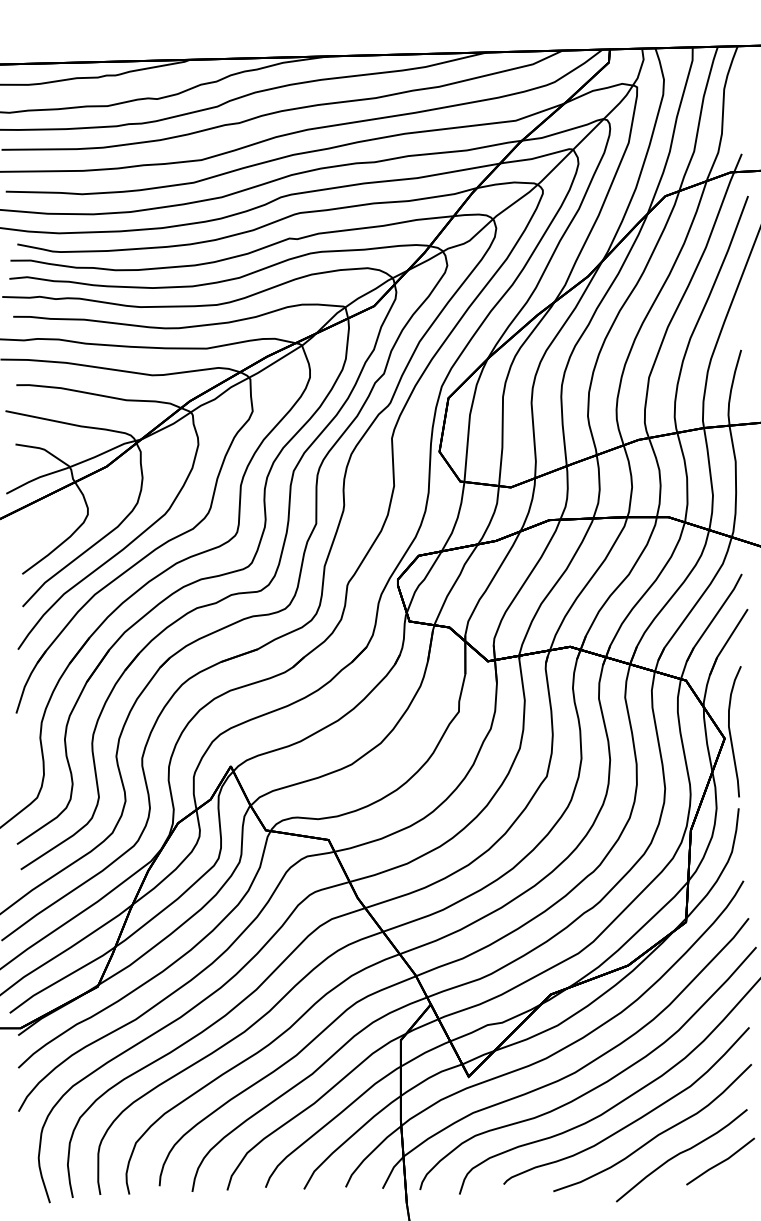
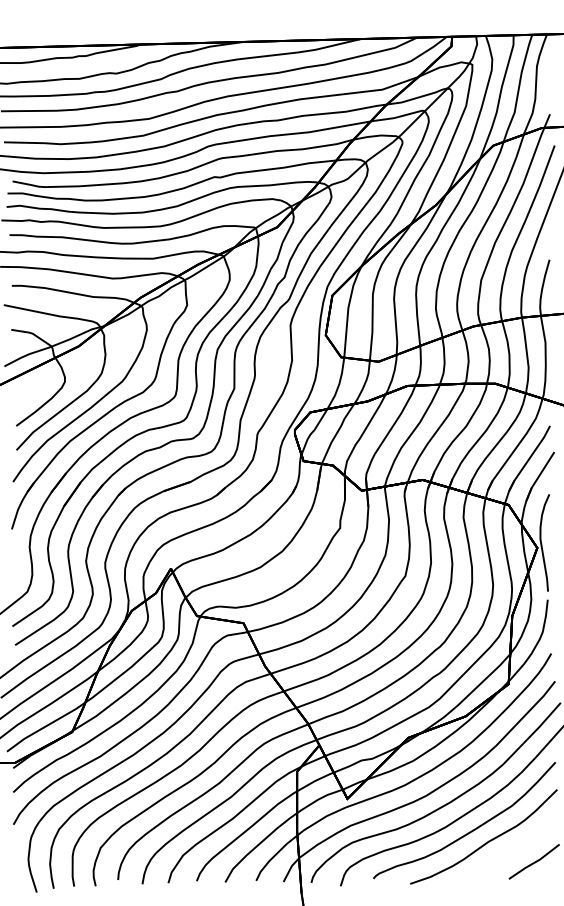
curve: (680, 1154) -> (504, 856), removed

